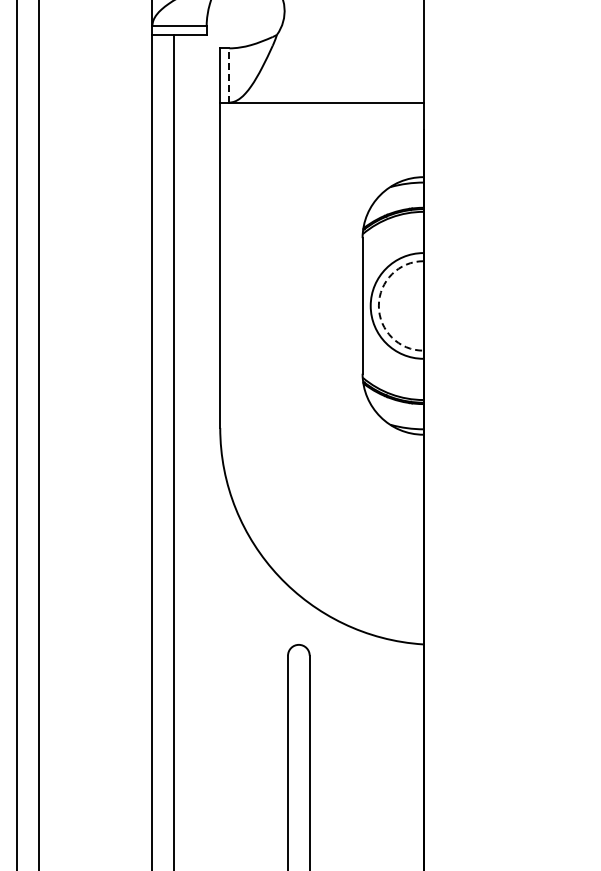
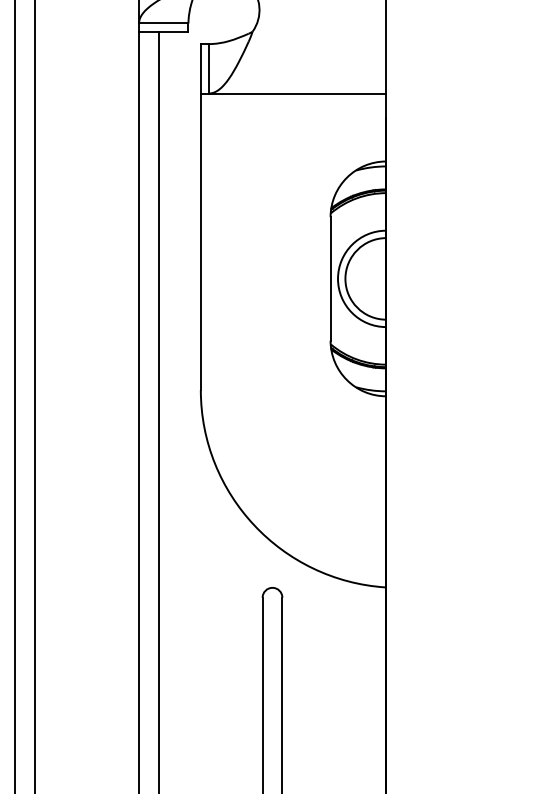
line: (229, 75) -> (209, 68), dashed -> solid
arc: (378, 305) -> (345, 278), dashed -> solid

